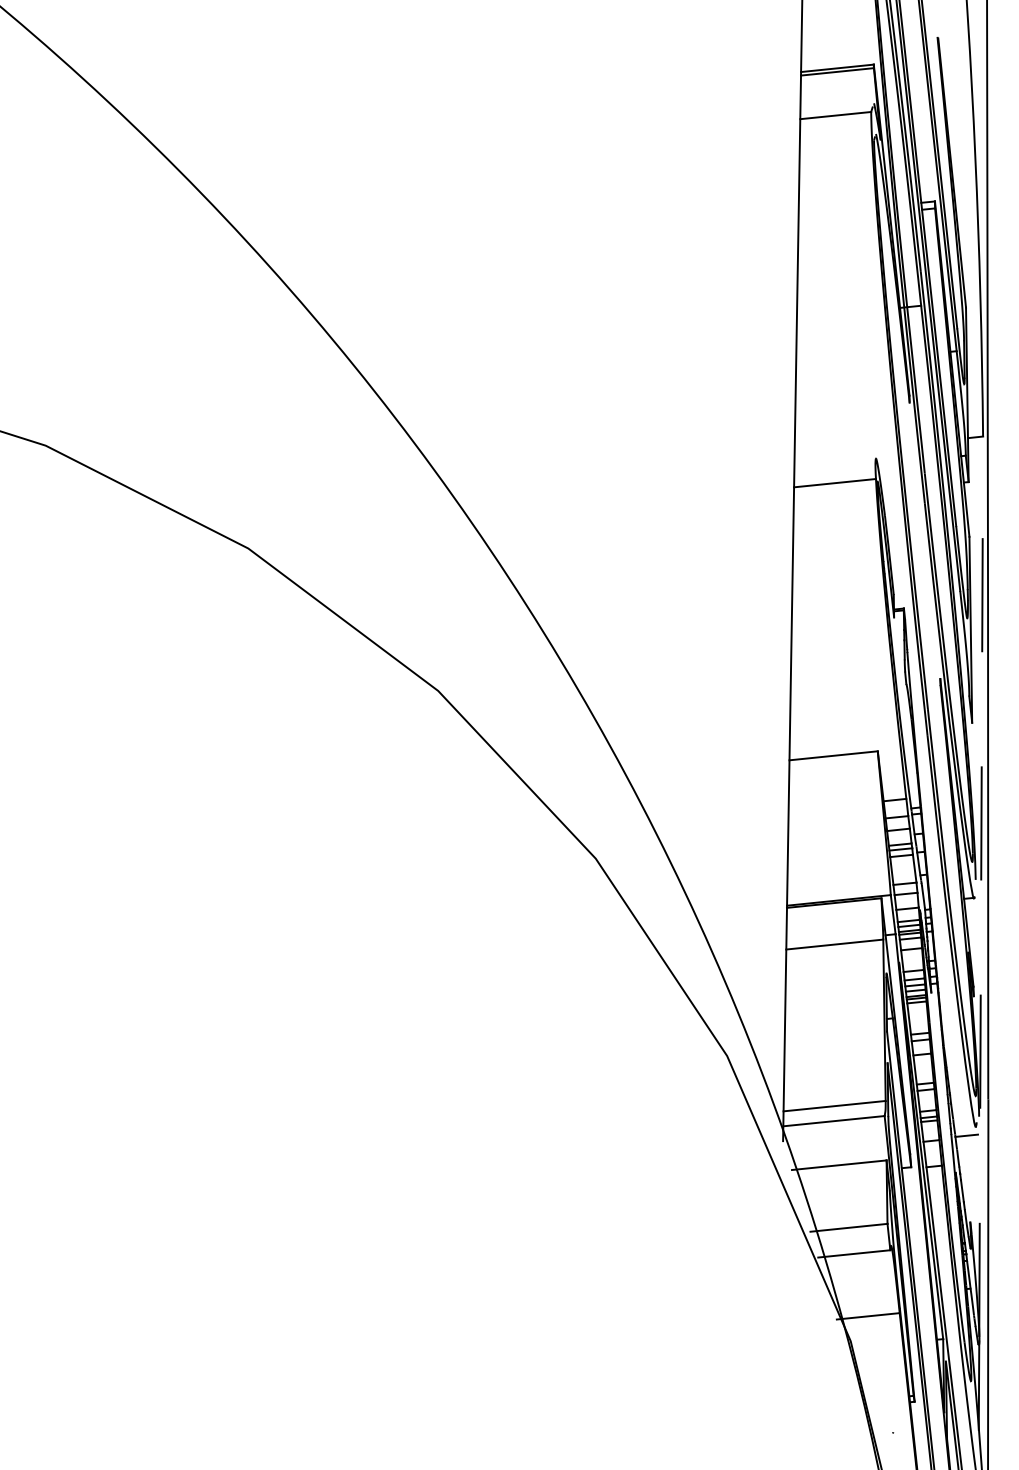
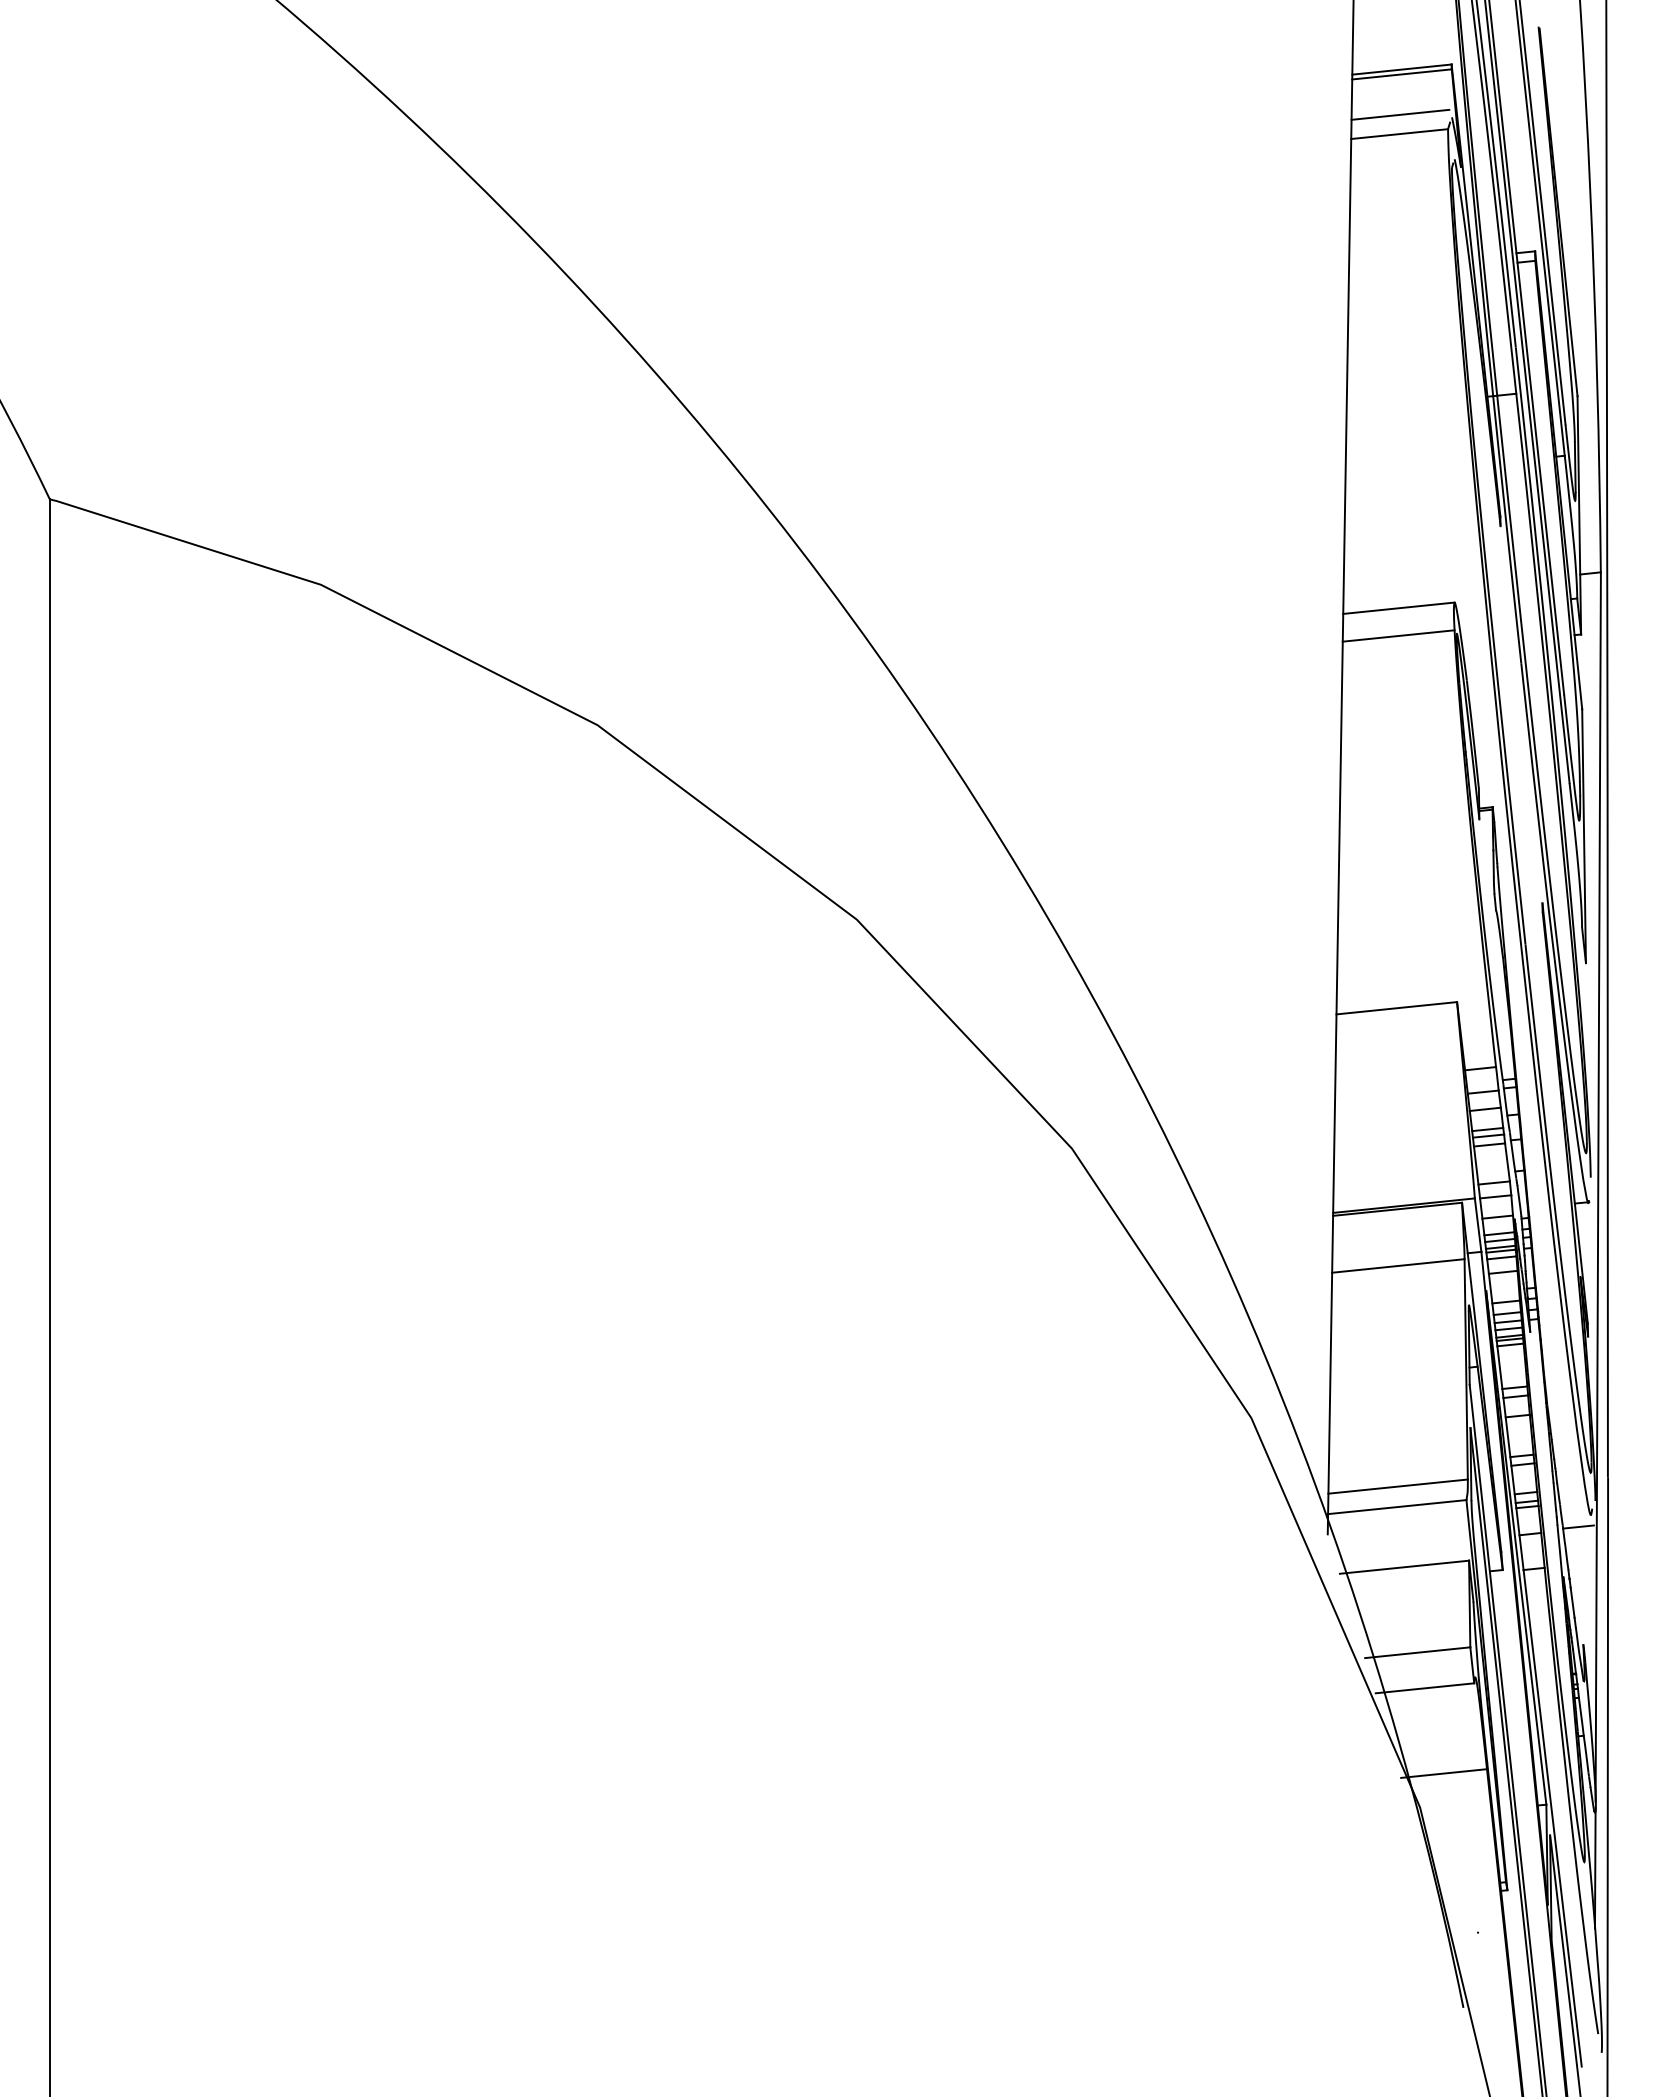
line: (836, 101) -> (1400, 114), added
line: (834, 462) -> (1398, 607), added
line: (981, 887) -> (1598, 1187), dashed -> solid

